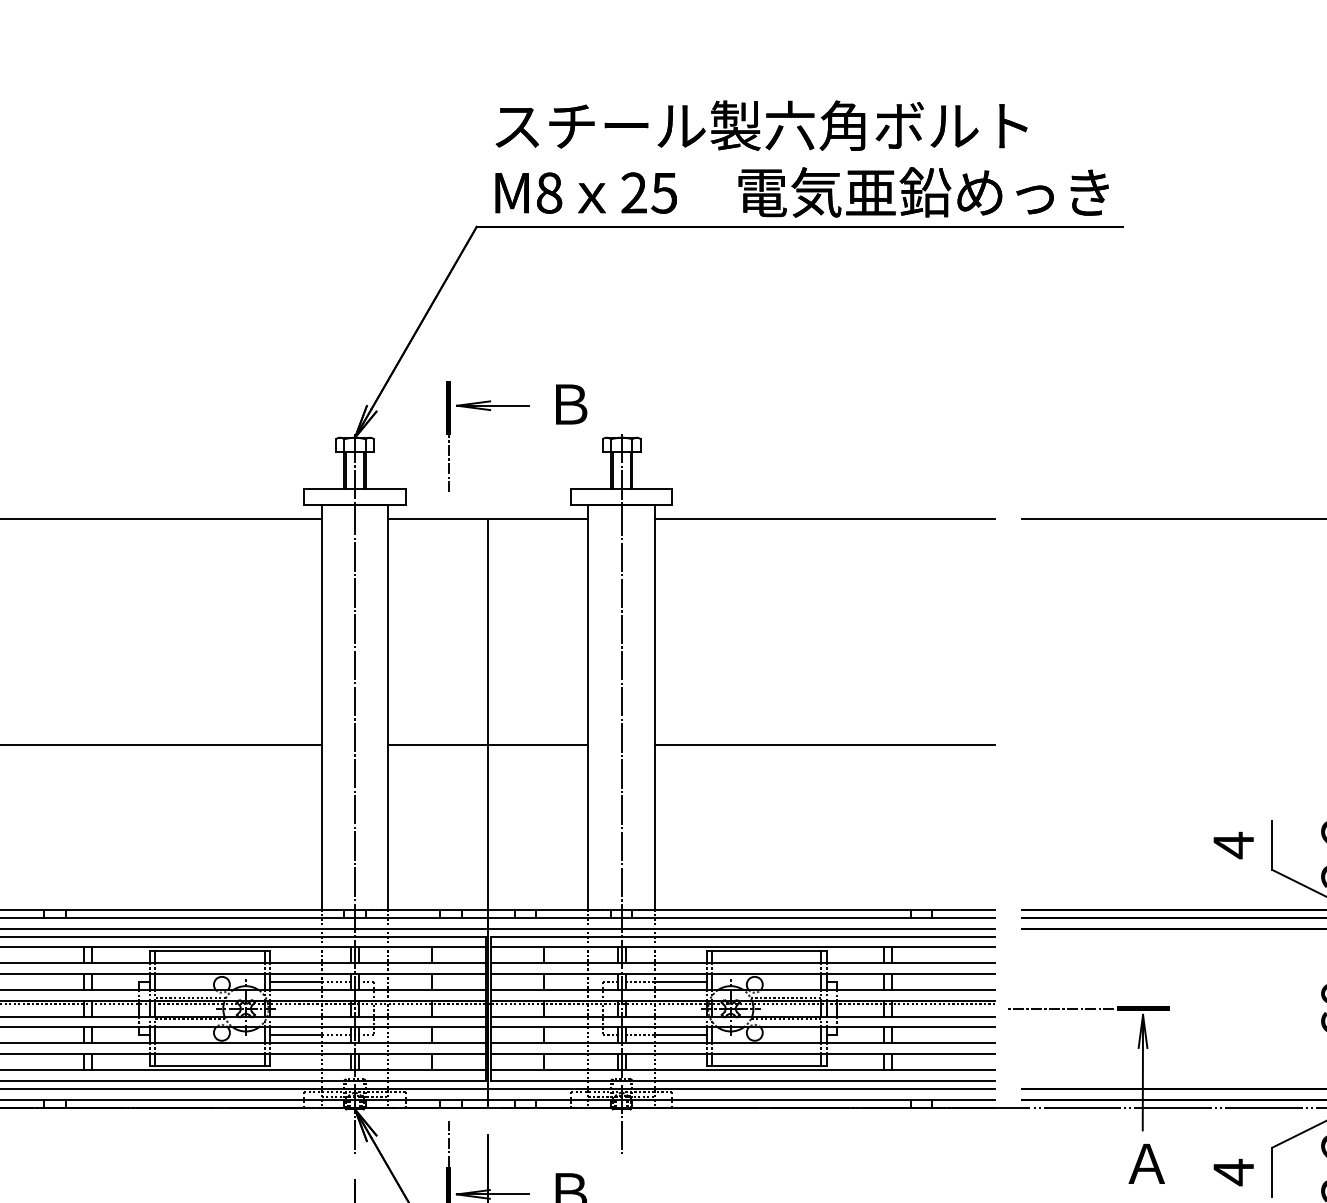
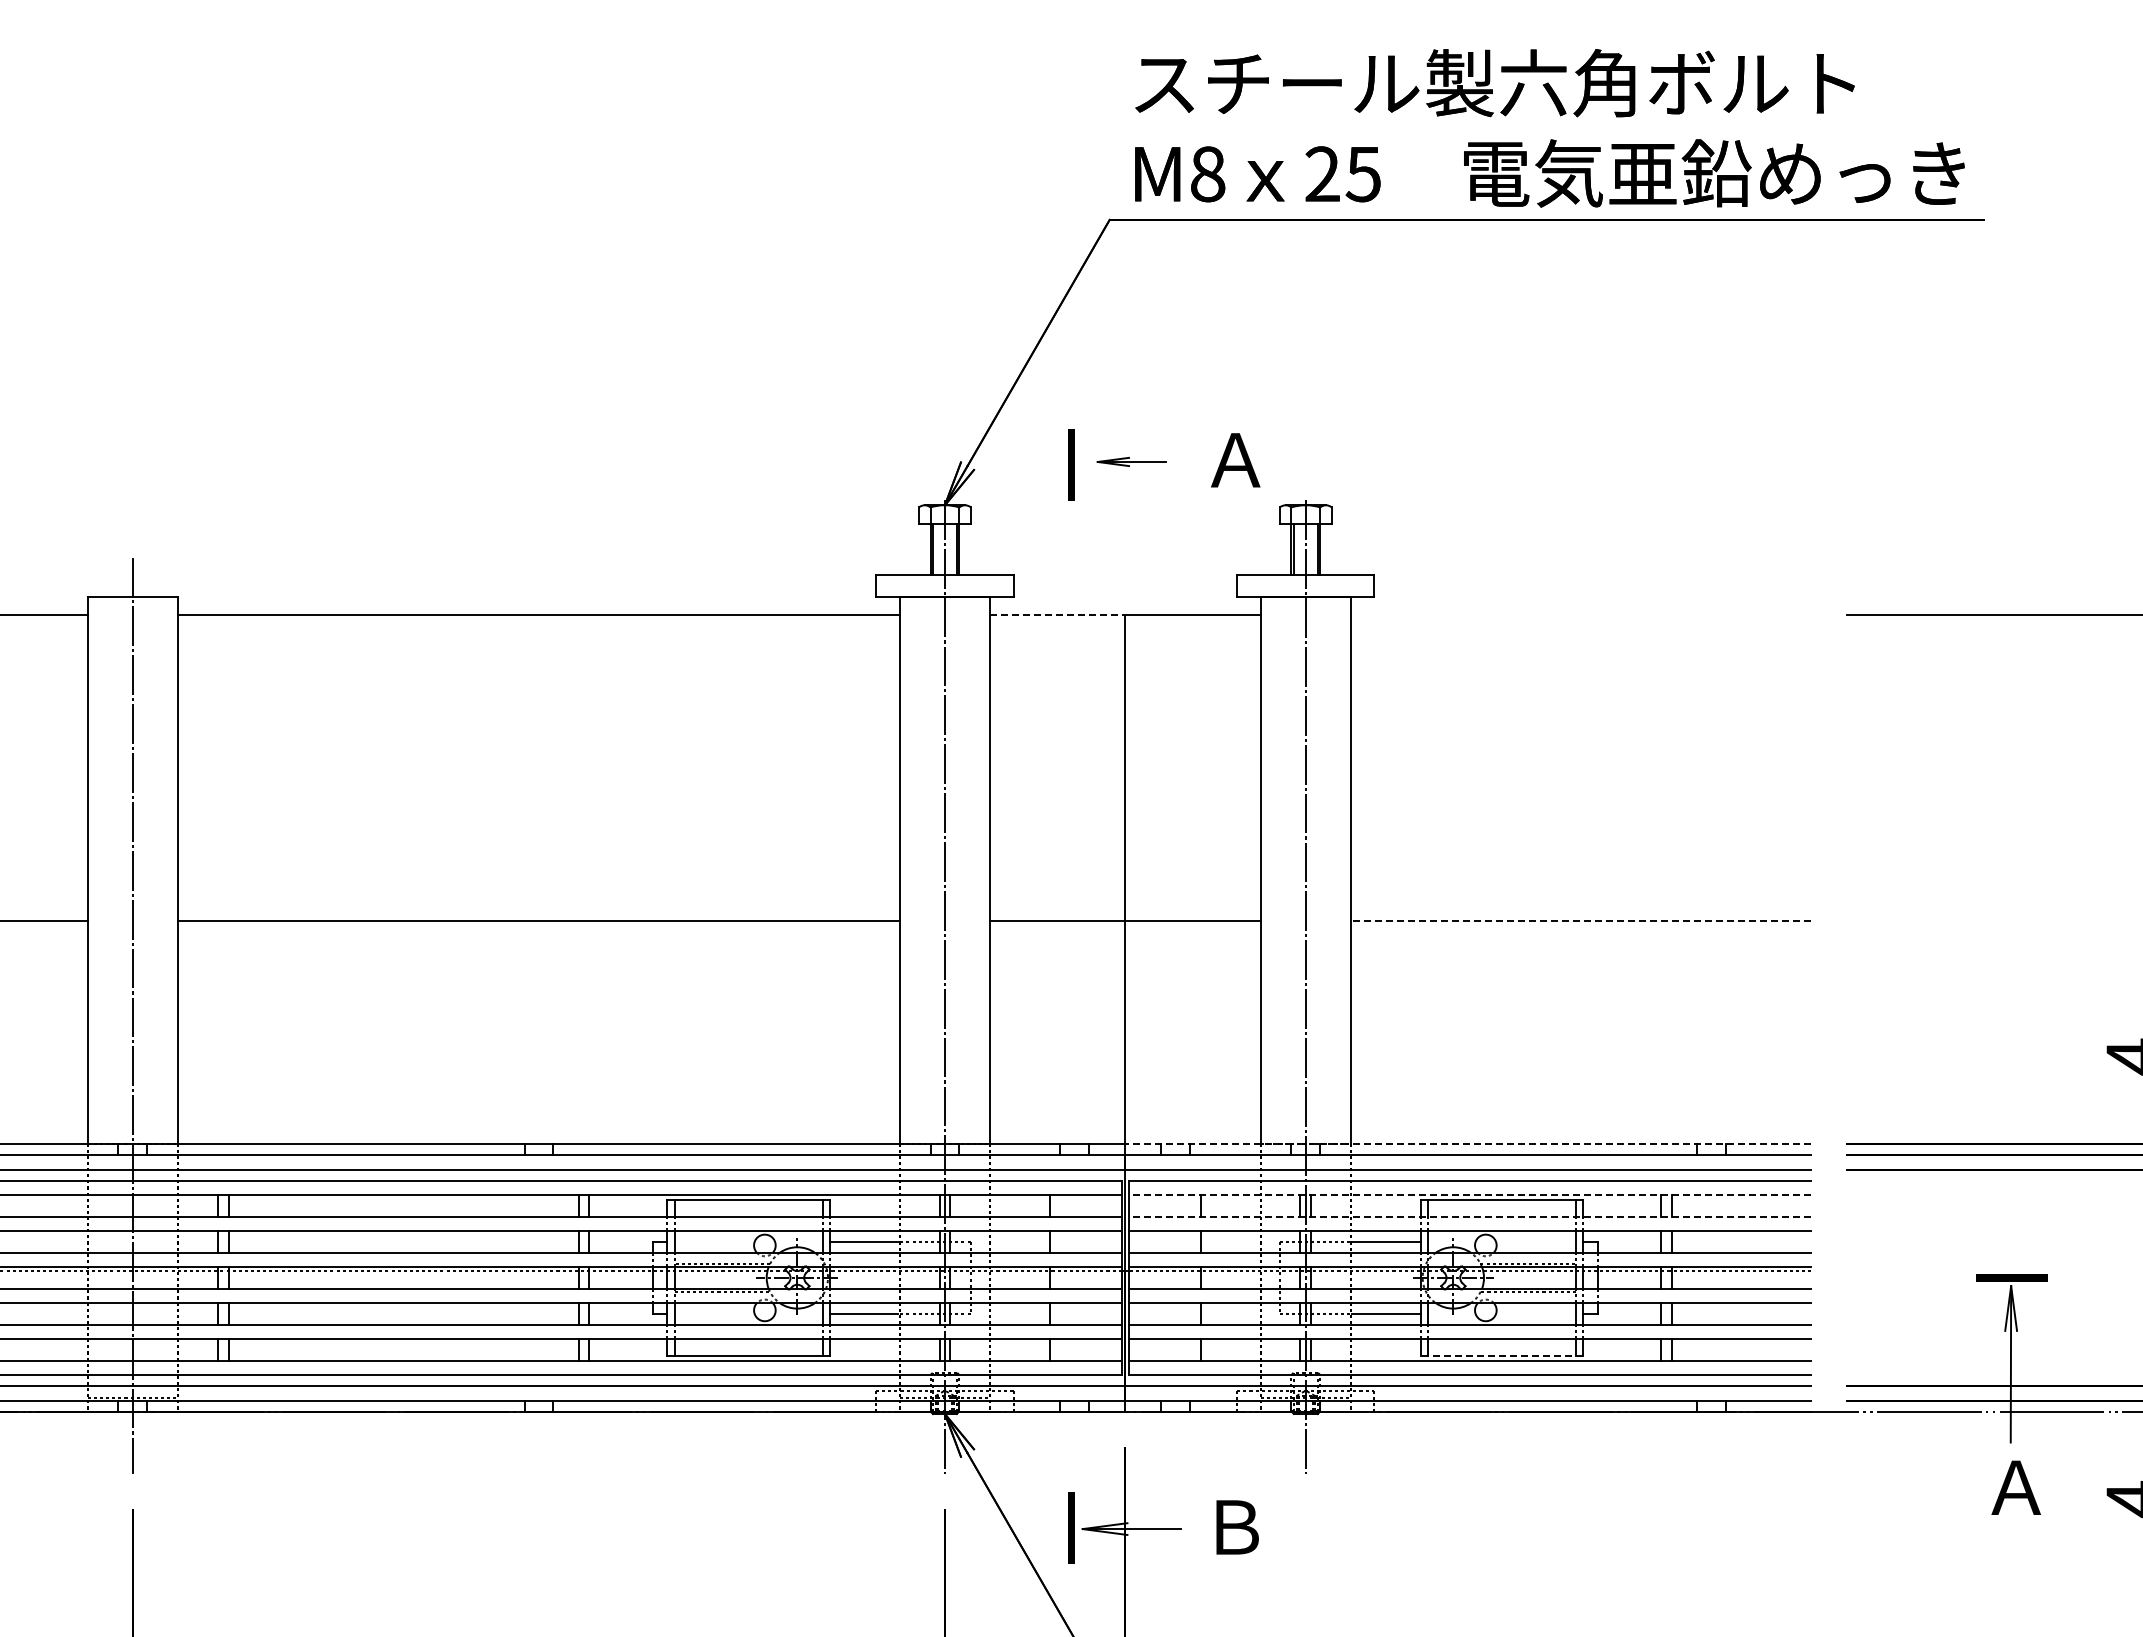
text: (569, 404) -> (1235, 460), Ｂ -> Ａ
part: (492, 405) -> (1131, 461), size x0.7
line: (448, 463) -> (1071, 539), removed
line: (438, 518) -> (1057, 614), solid -> dashed
line: (824, 518) -> (1580, 614), removed
line: (824, 744) -> (1580, 920), solid -> dashed
line: (741, 909) -> (1468, 1143), solid -> dashed
line: (742, 947) -> (1469, 1194), solid -> dashed
line: (742, 963) -> (1469, 1216), solid -> dashed
line: (1061, 1008) -> (1900, 1277), removed
line: (766, 1066) -> (1501, 1355), solid -> dashed
line: (448, 1143) -> (1071, 1460), removed

